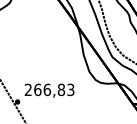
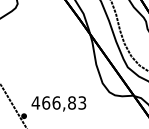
text: (28, 89) -> (36, 102), 266,83 -> 466,83

